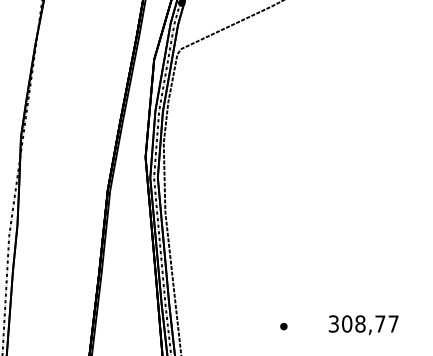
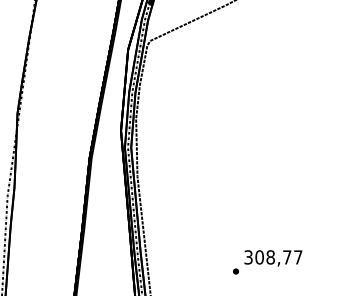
text: (363, 325) -> (273, 258), moved

